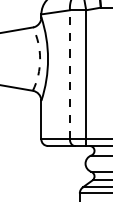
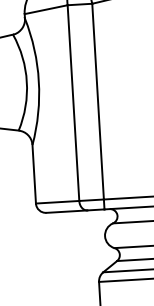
arc: (40, 59) -> (27, 82), dashed -> solid
line: (69, 74) -> (72, 102), dashed -> solid

